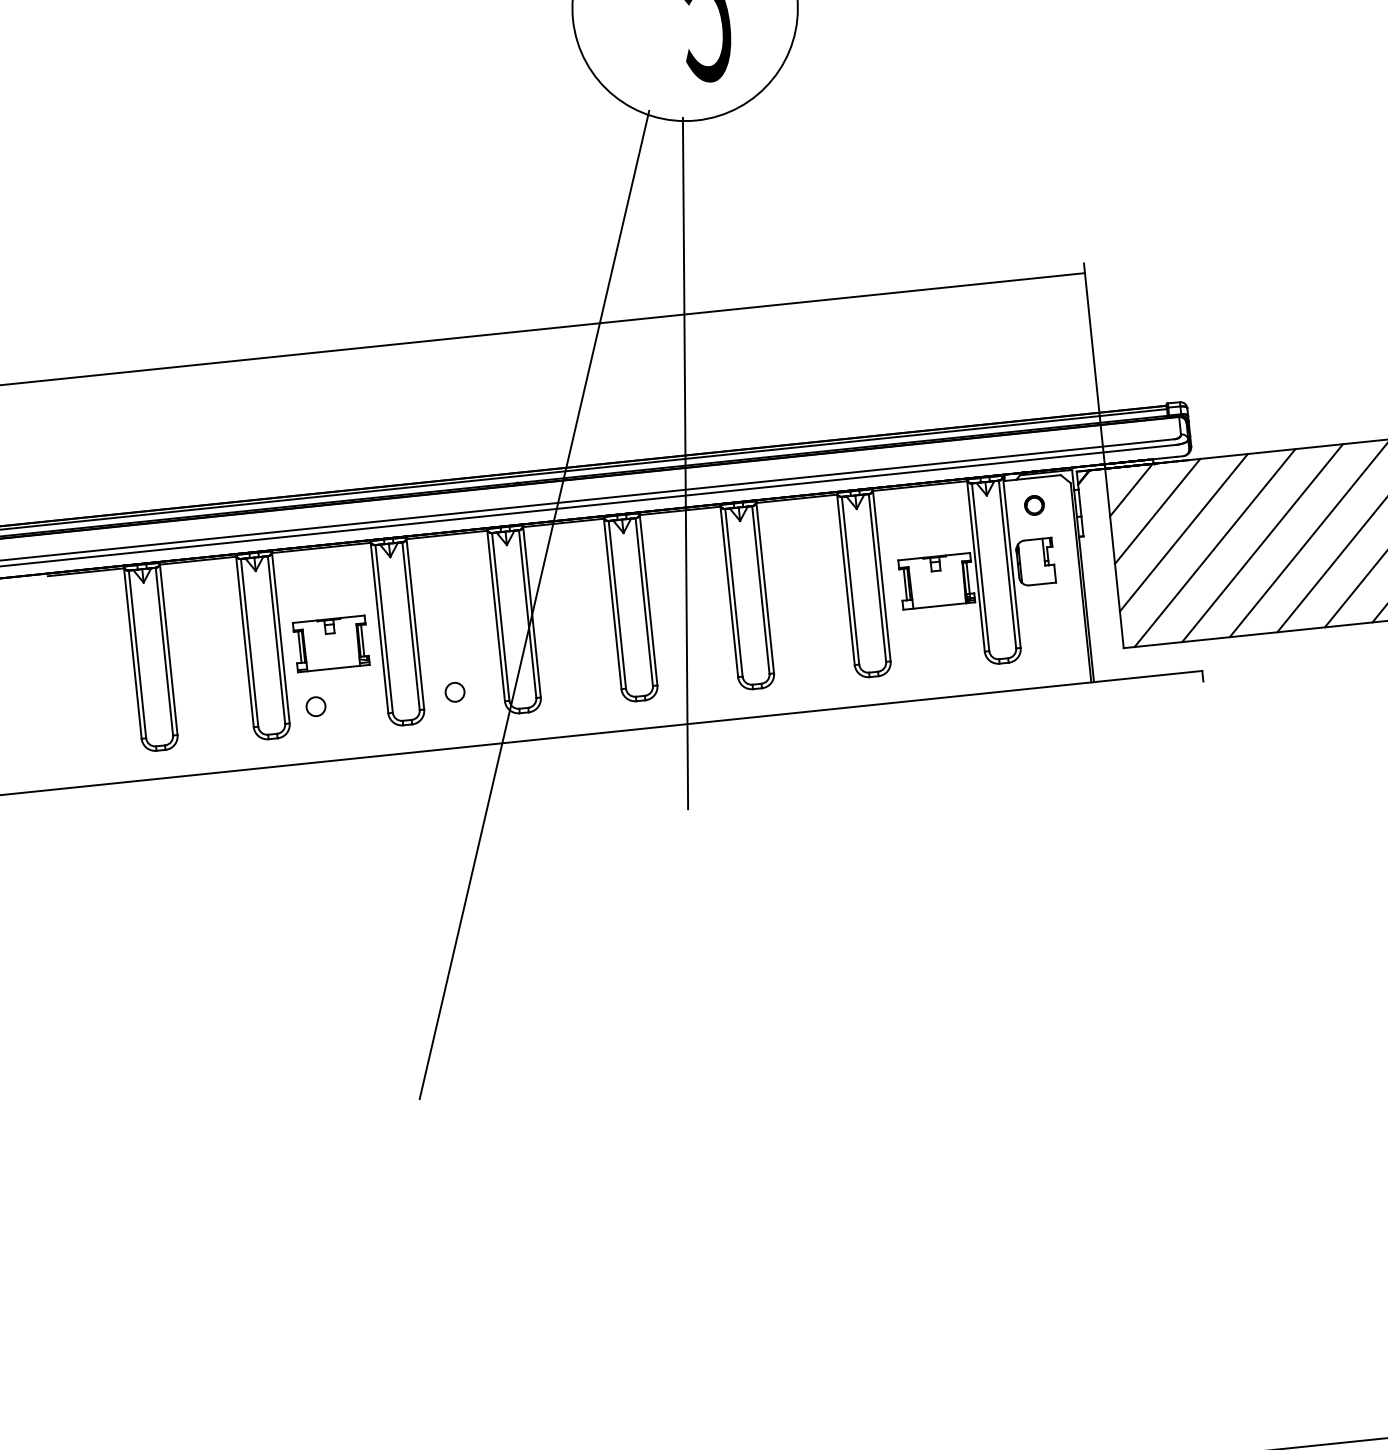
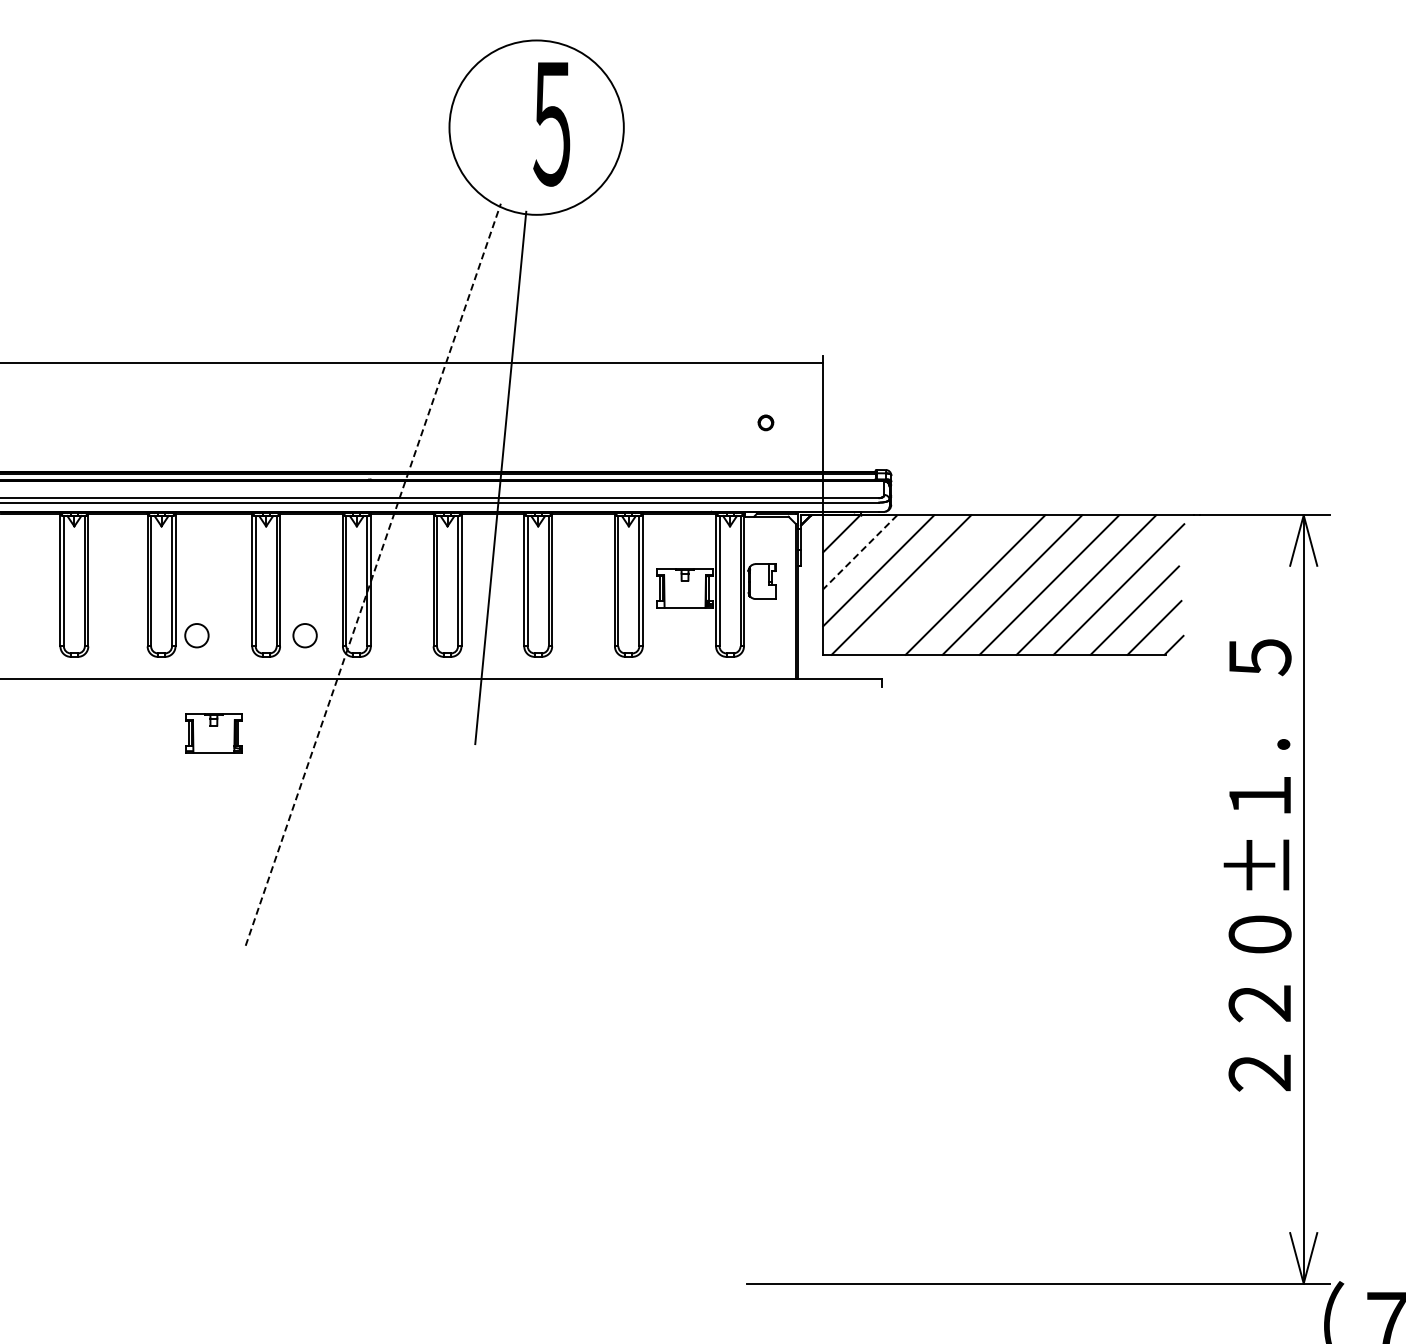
part: (1033, 504) -> (765, 422), moved
line: (1156, 511) -> (859, 552), solid -> dashed
line: (1262, 542) -> (938, 584), removed
line: (534, 604) -> (373, 574), solid -> dashed
part: (330, 643) -> (213, 733), moved
circle: (455, 692) -> (305, 635), size x1.6
circle: (316, 706) -> (197, 635), size x1.6

